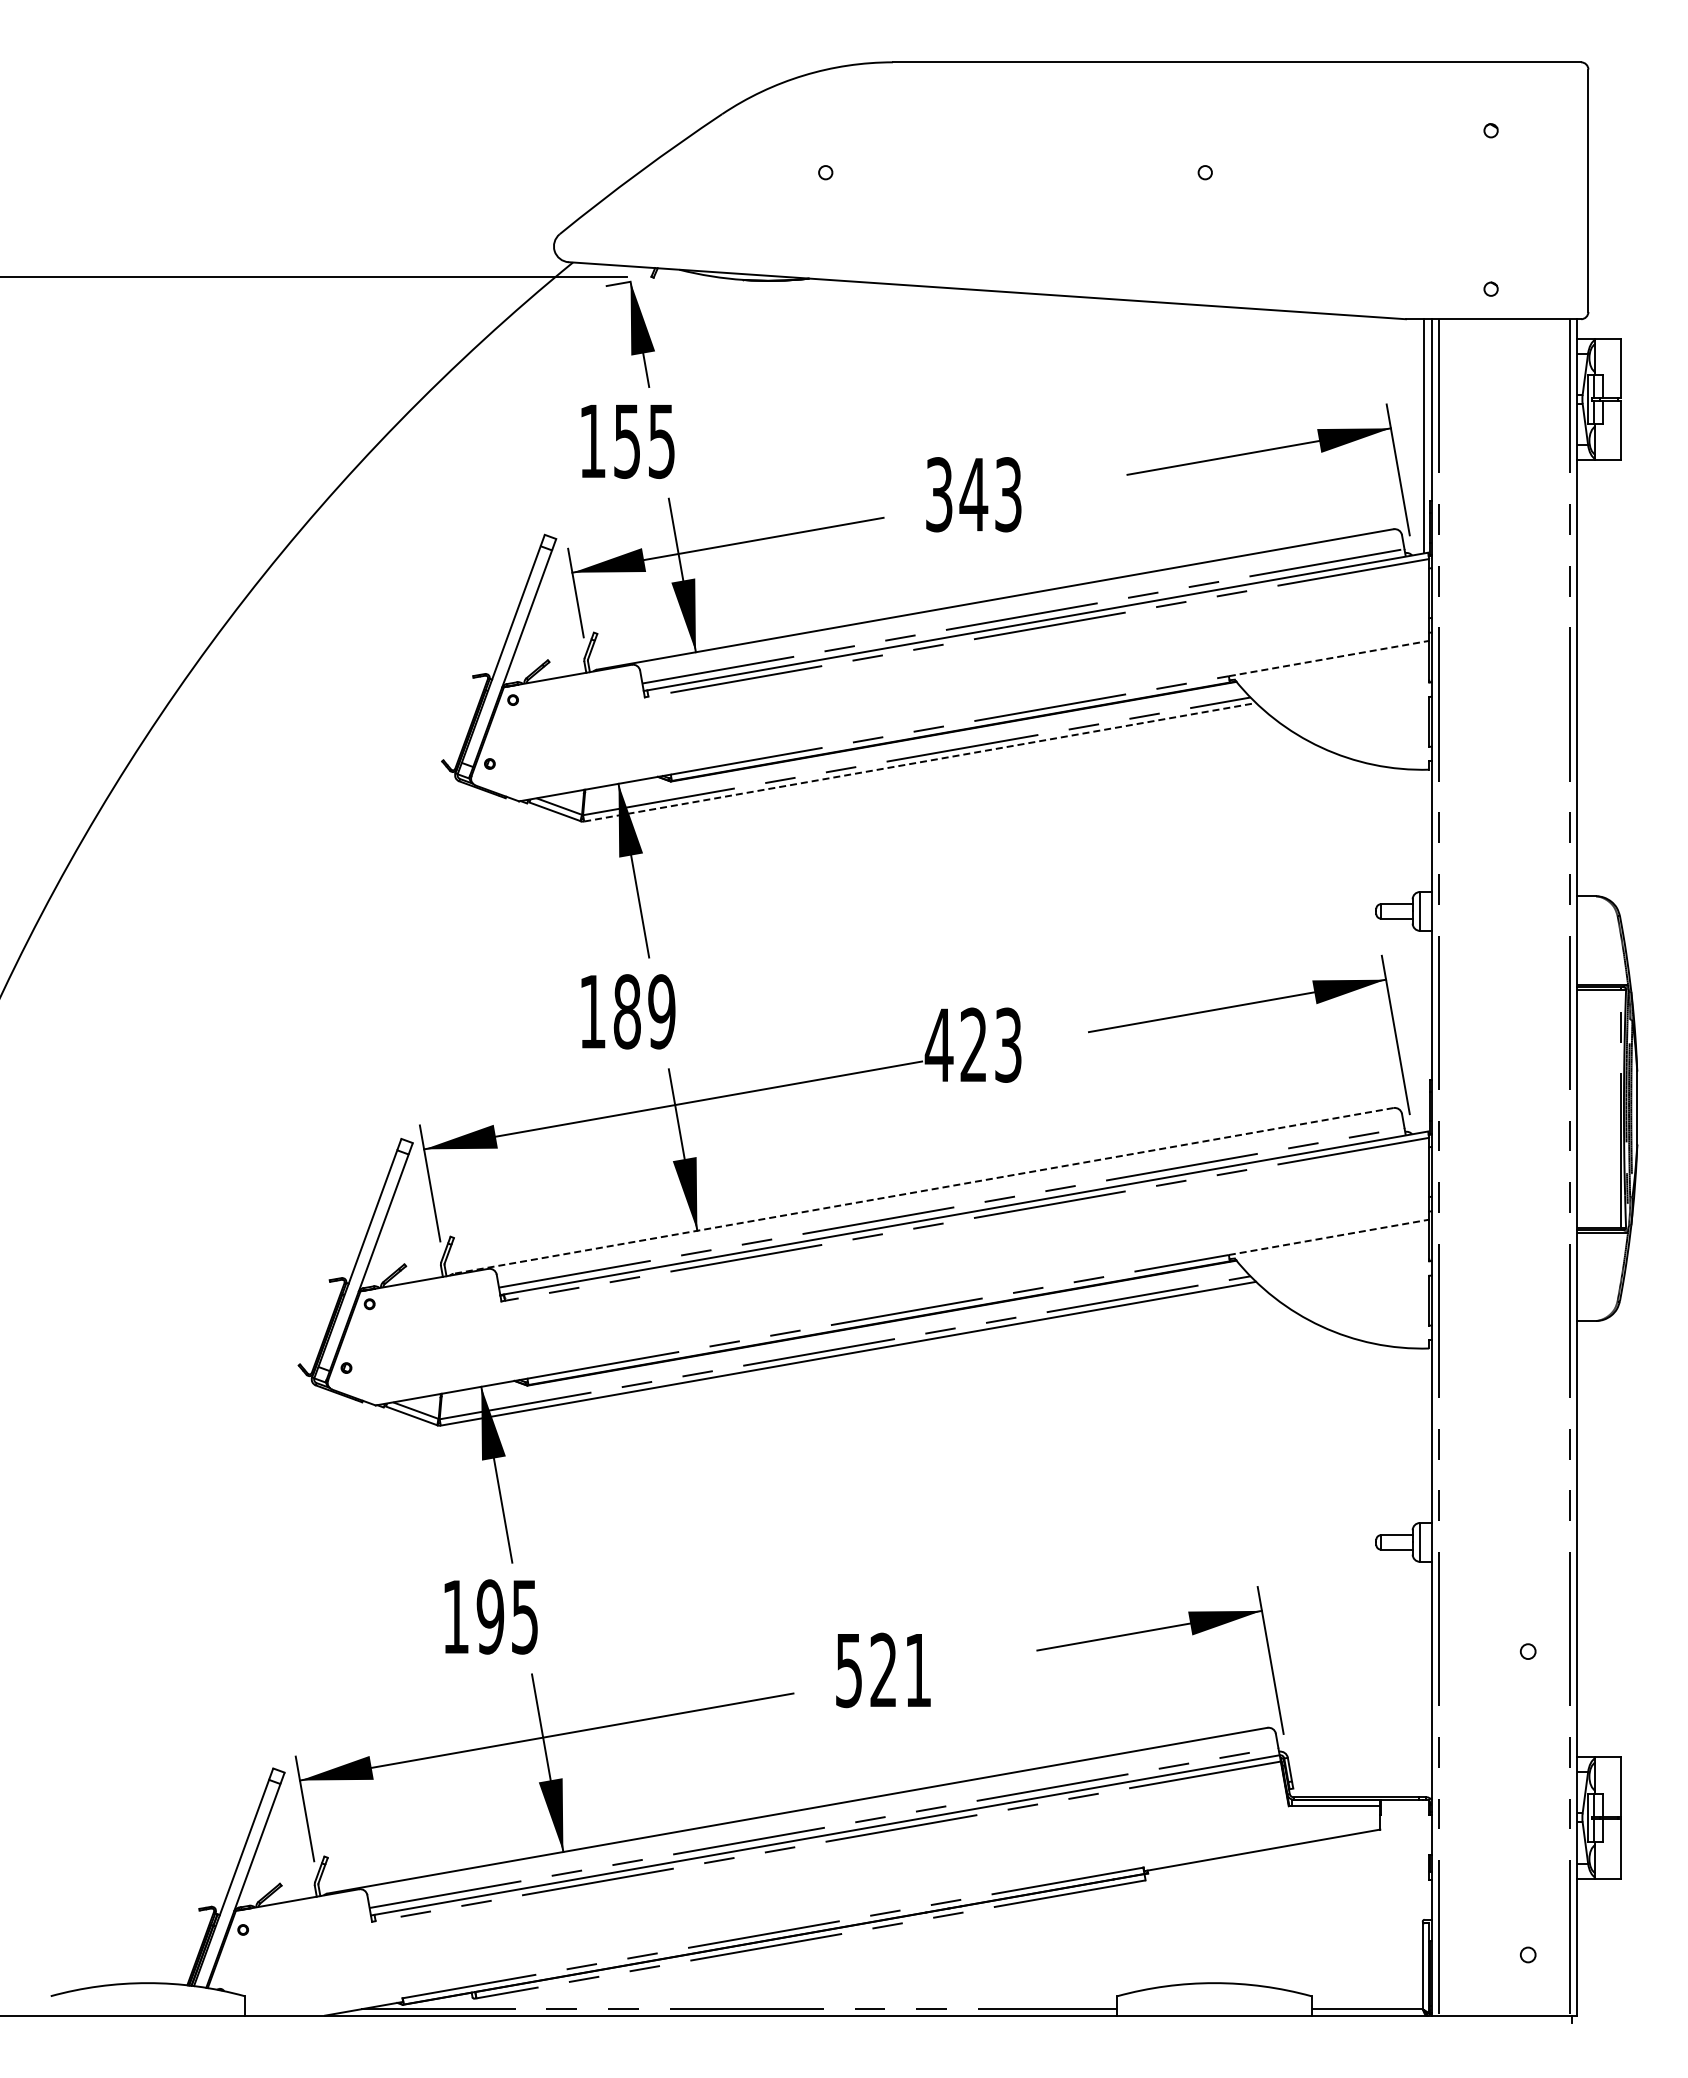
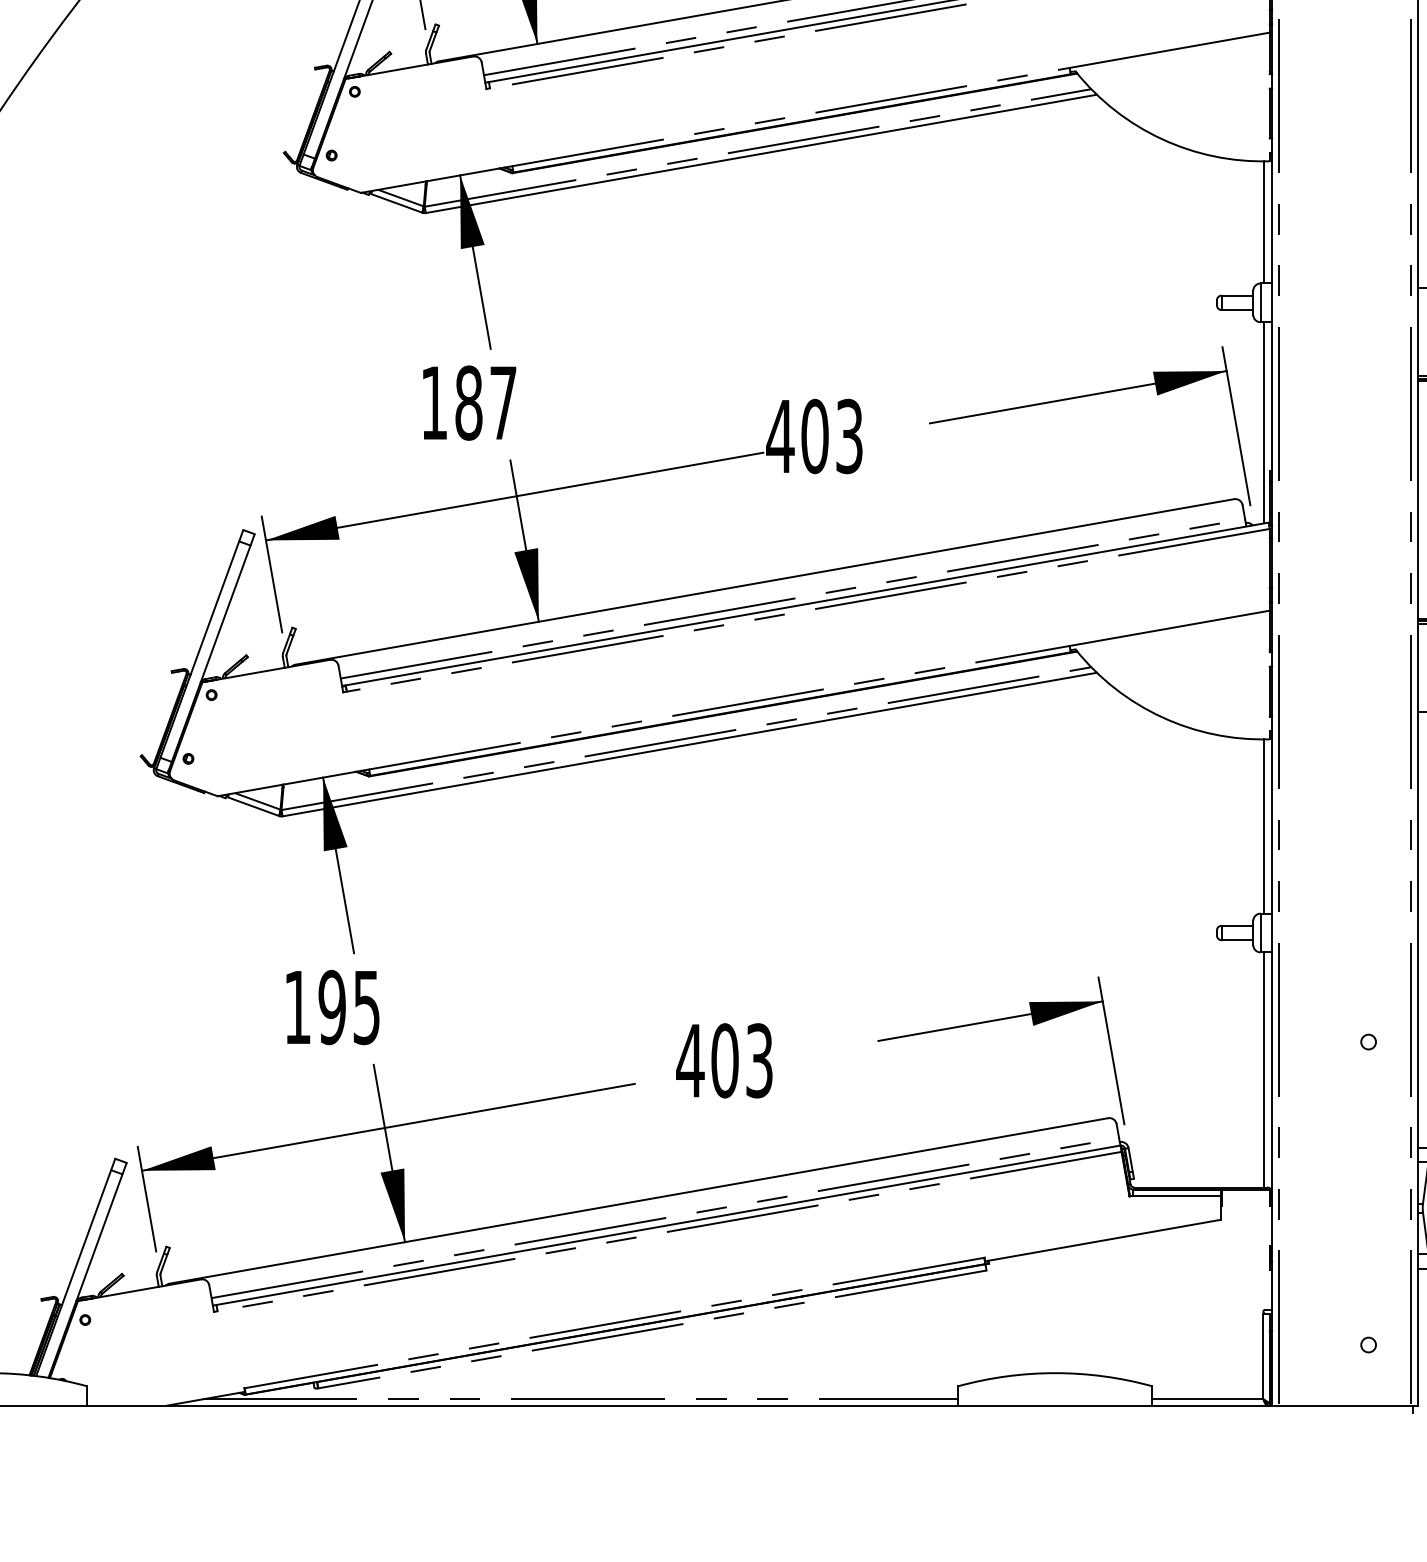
line: (1329, 658) -> (1170, 50), dashed -> solid
line: (920, 762) -> (761, 154), dashed -> solid
line: (1423, 830) -> (1264, 222), added
text: (661, 1011) -> (503, 402), 189 -> 187
line: (1423, 1031) -> (1264, 422), added
text: (973, 1044) -> (814, 435), 423 -> 403
line: (923, 1190) -> (764, 581), dashed -> solid
line: (1329, 1237) -> (1170, 628), dashed -> solid
line: (1423, 1435) -> (1264, 826), added
text: (882, 1670) -> (723, 1060), 521 -> 403
line: (1423, 1679) -> (1264, 1069), added

